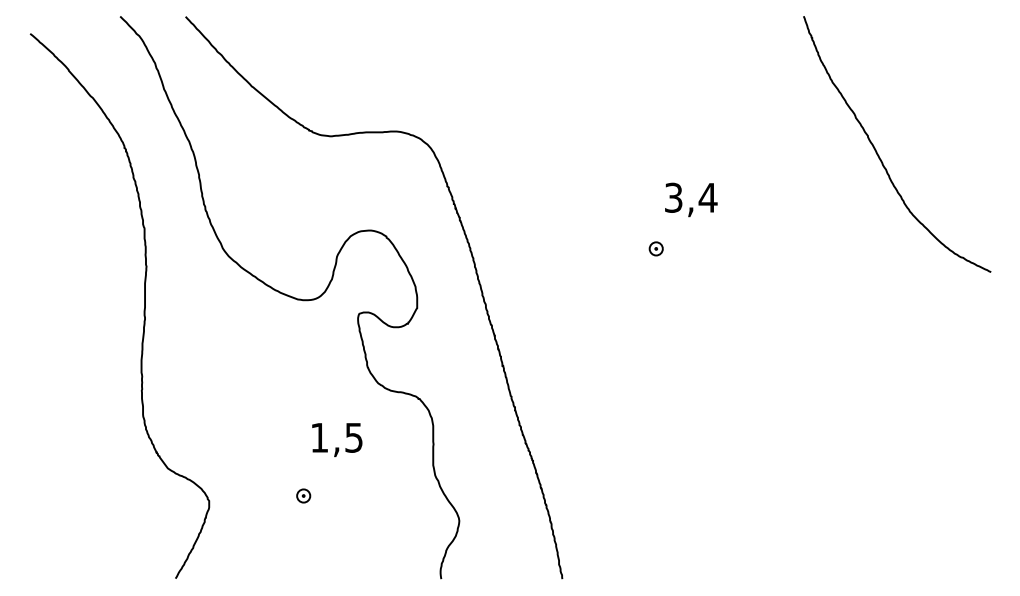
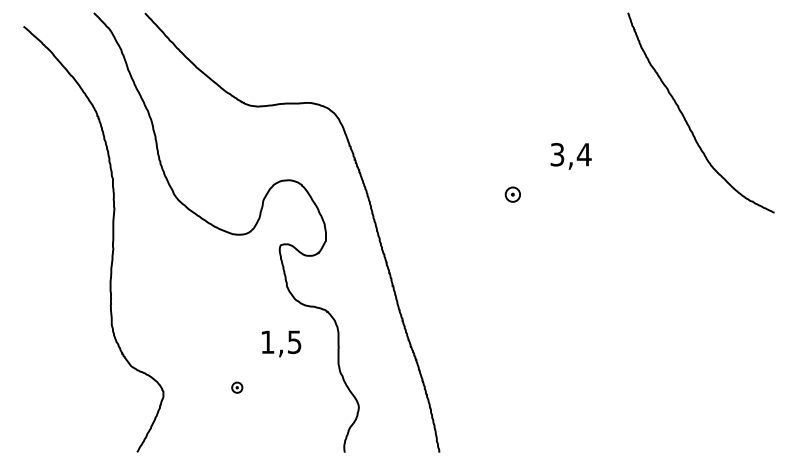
text: (690, 200) -> (570, 156), moved
part: (655, 248) -> (512, 194), size x1.4
text: (337, 439) -> (281, 343), moved

